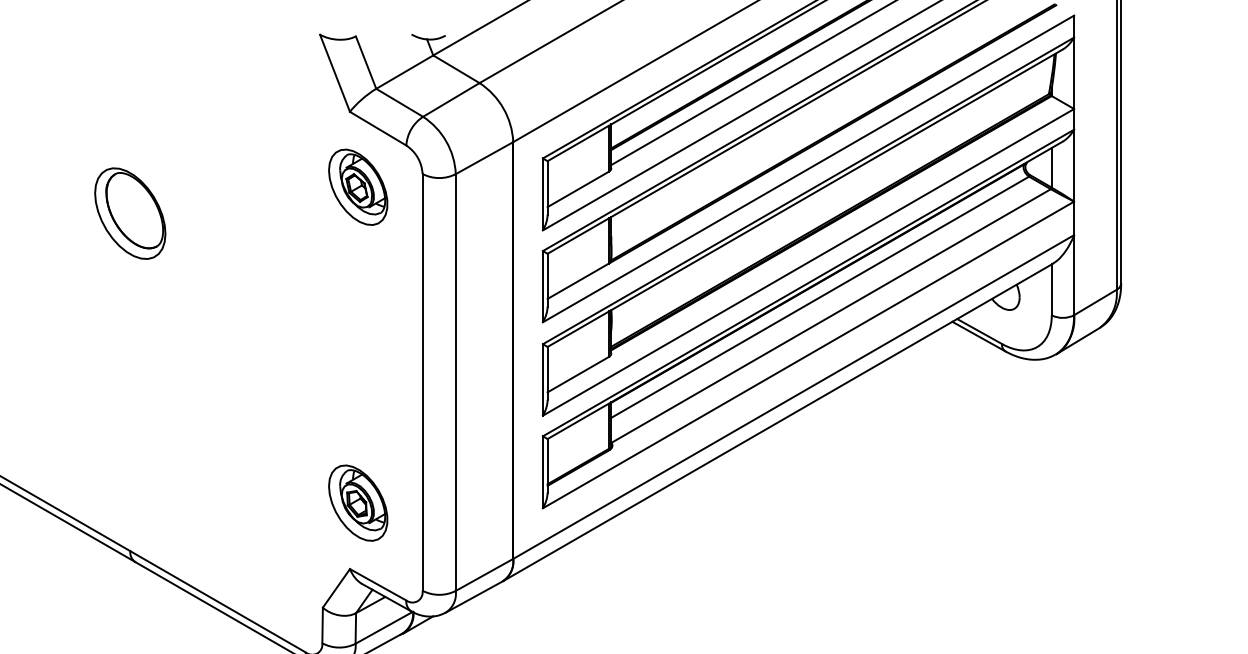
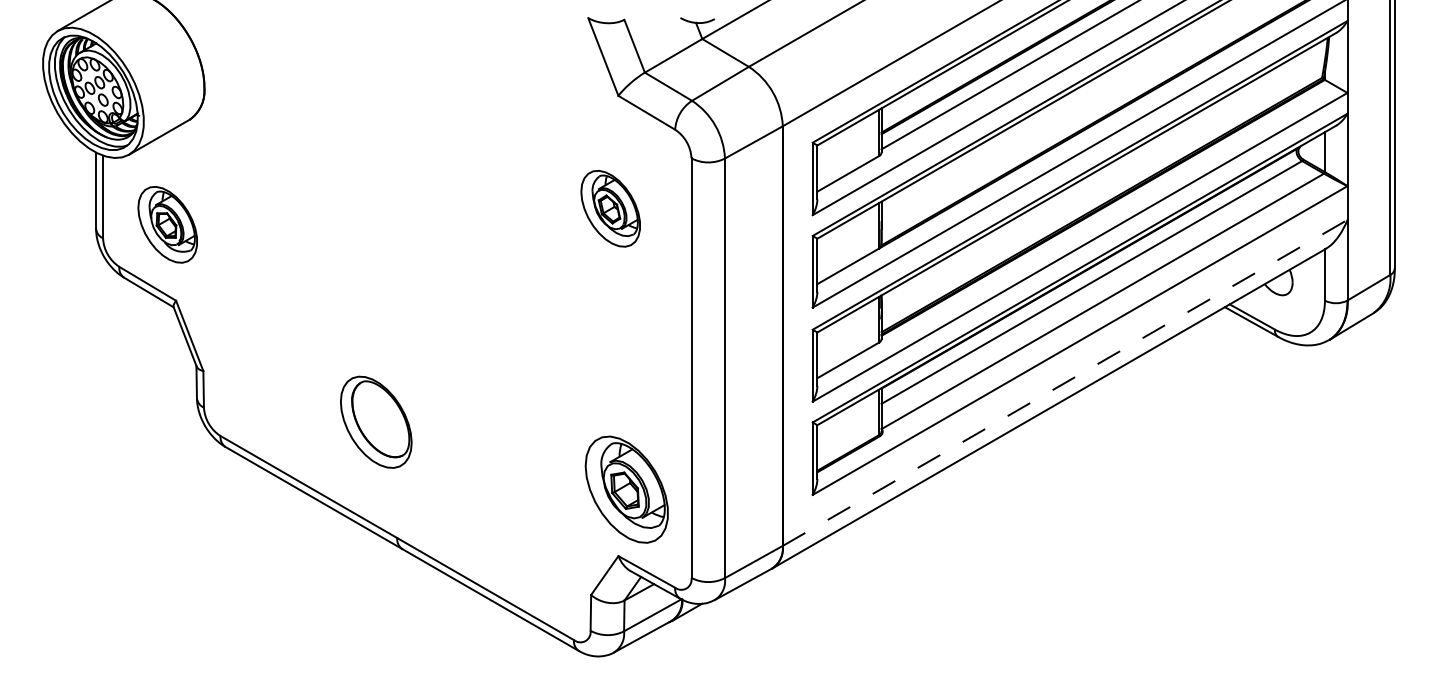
part: (357, 187) -> (610, 208), moved
part: (130, 212) -> (376, 421), moved
line: (794, 396) -> (1065, 382), solid -> dashed
part: (357, 502) -> (626, 489), size x1.4

